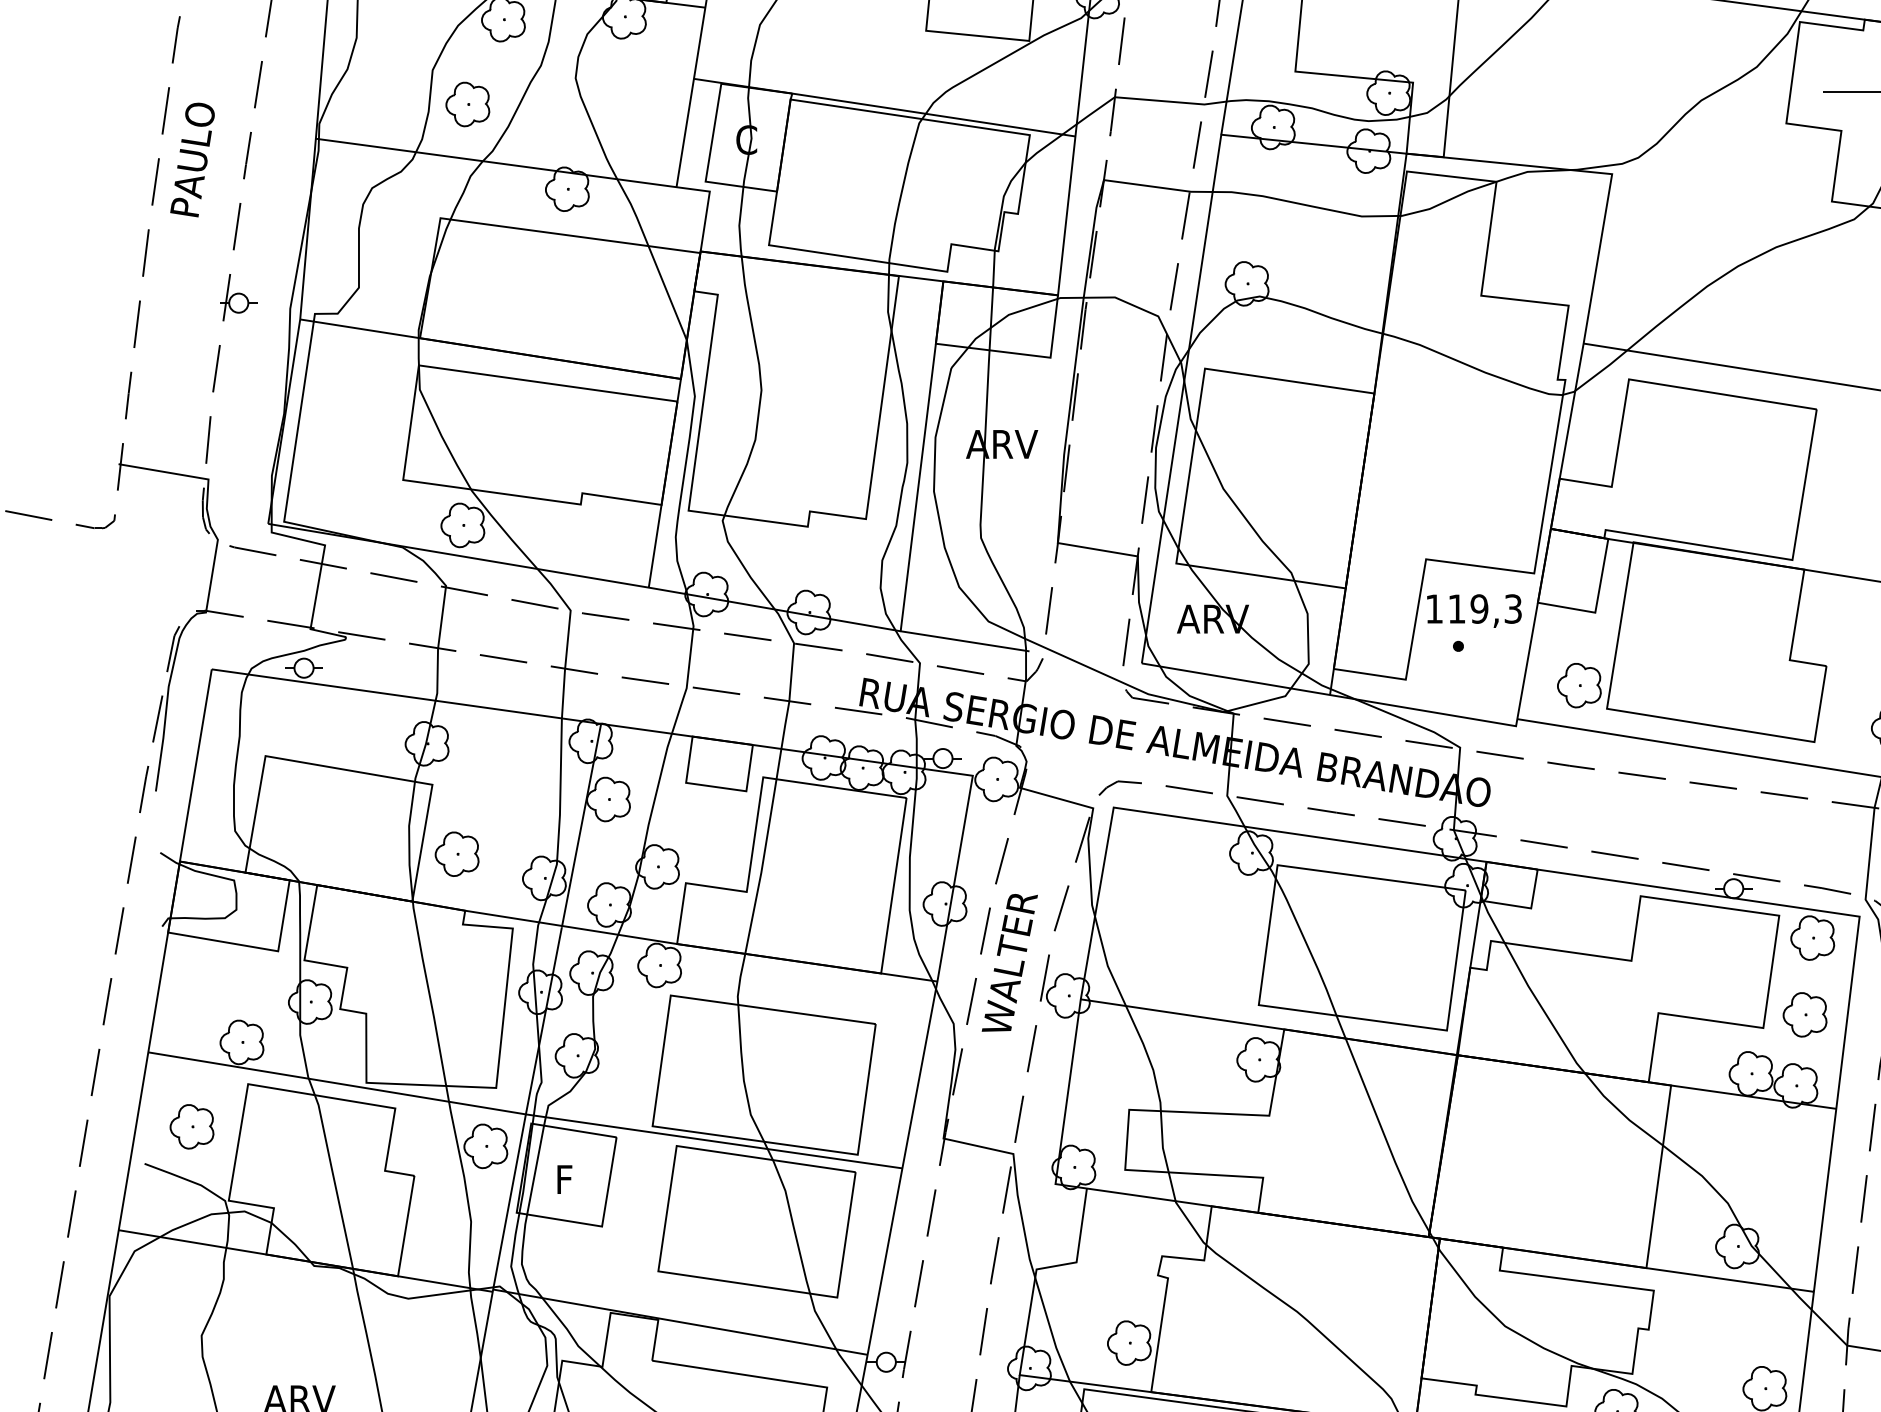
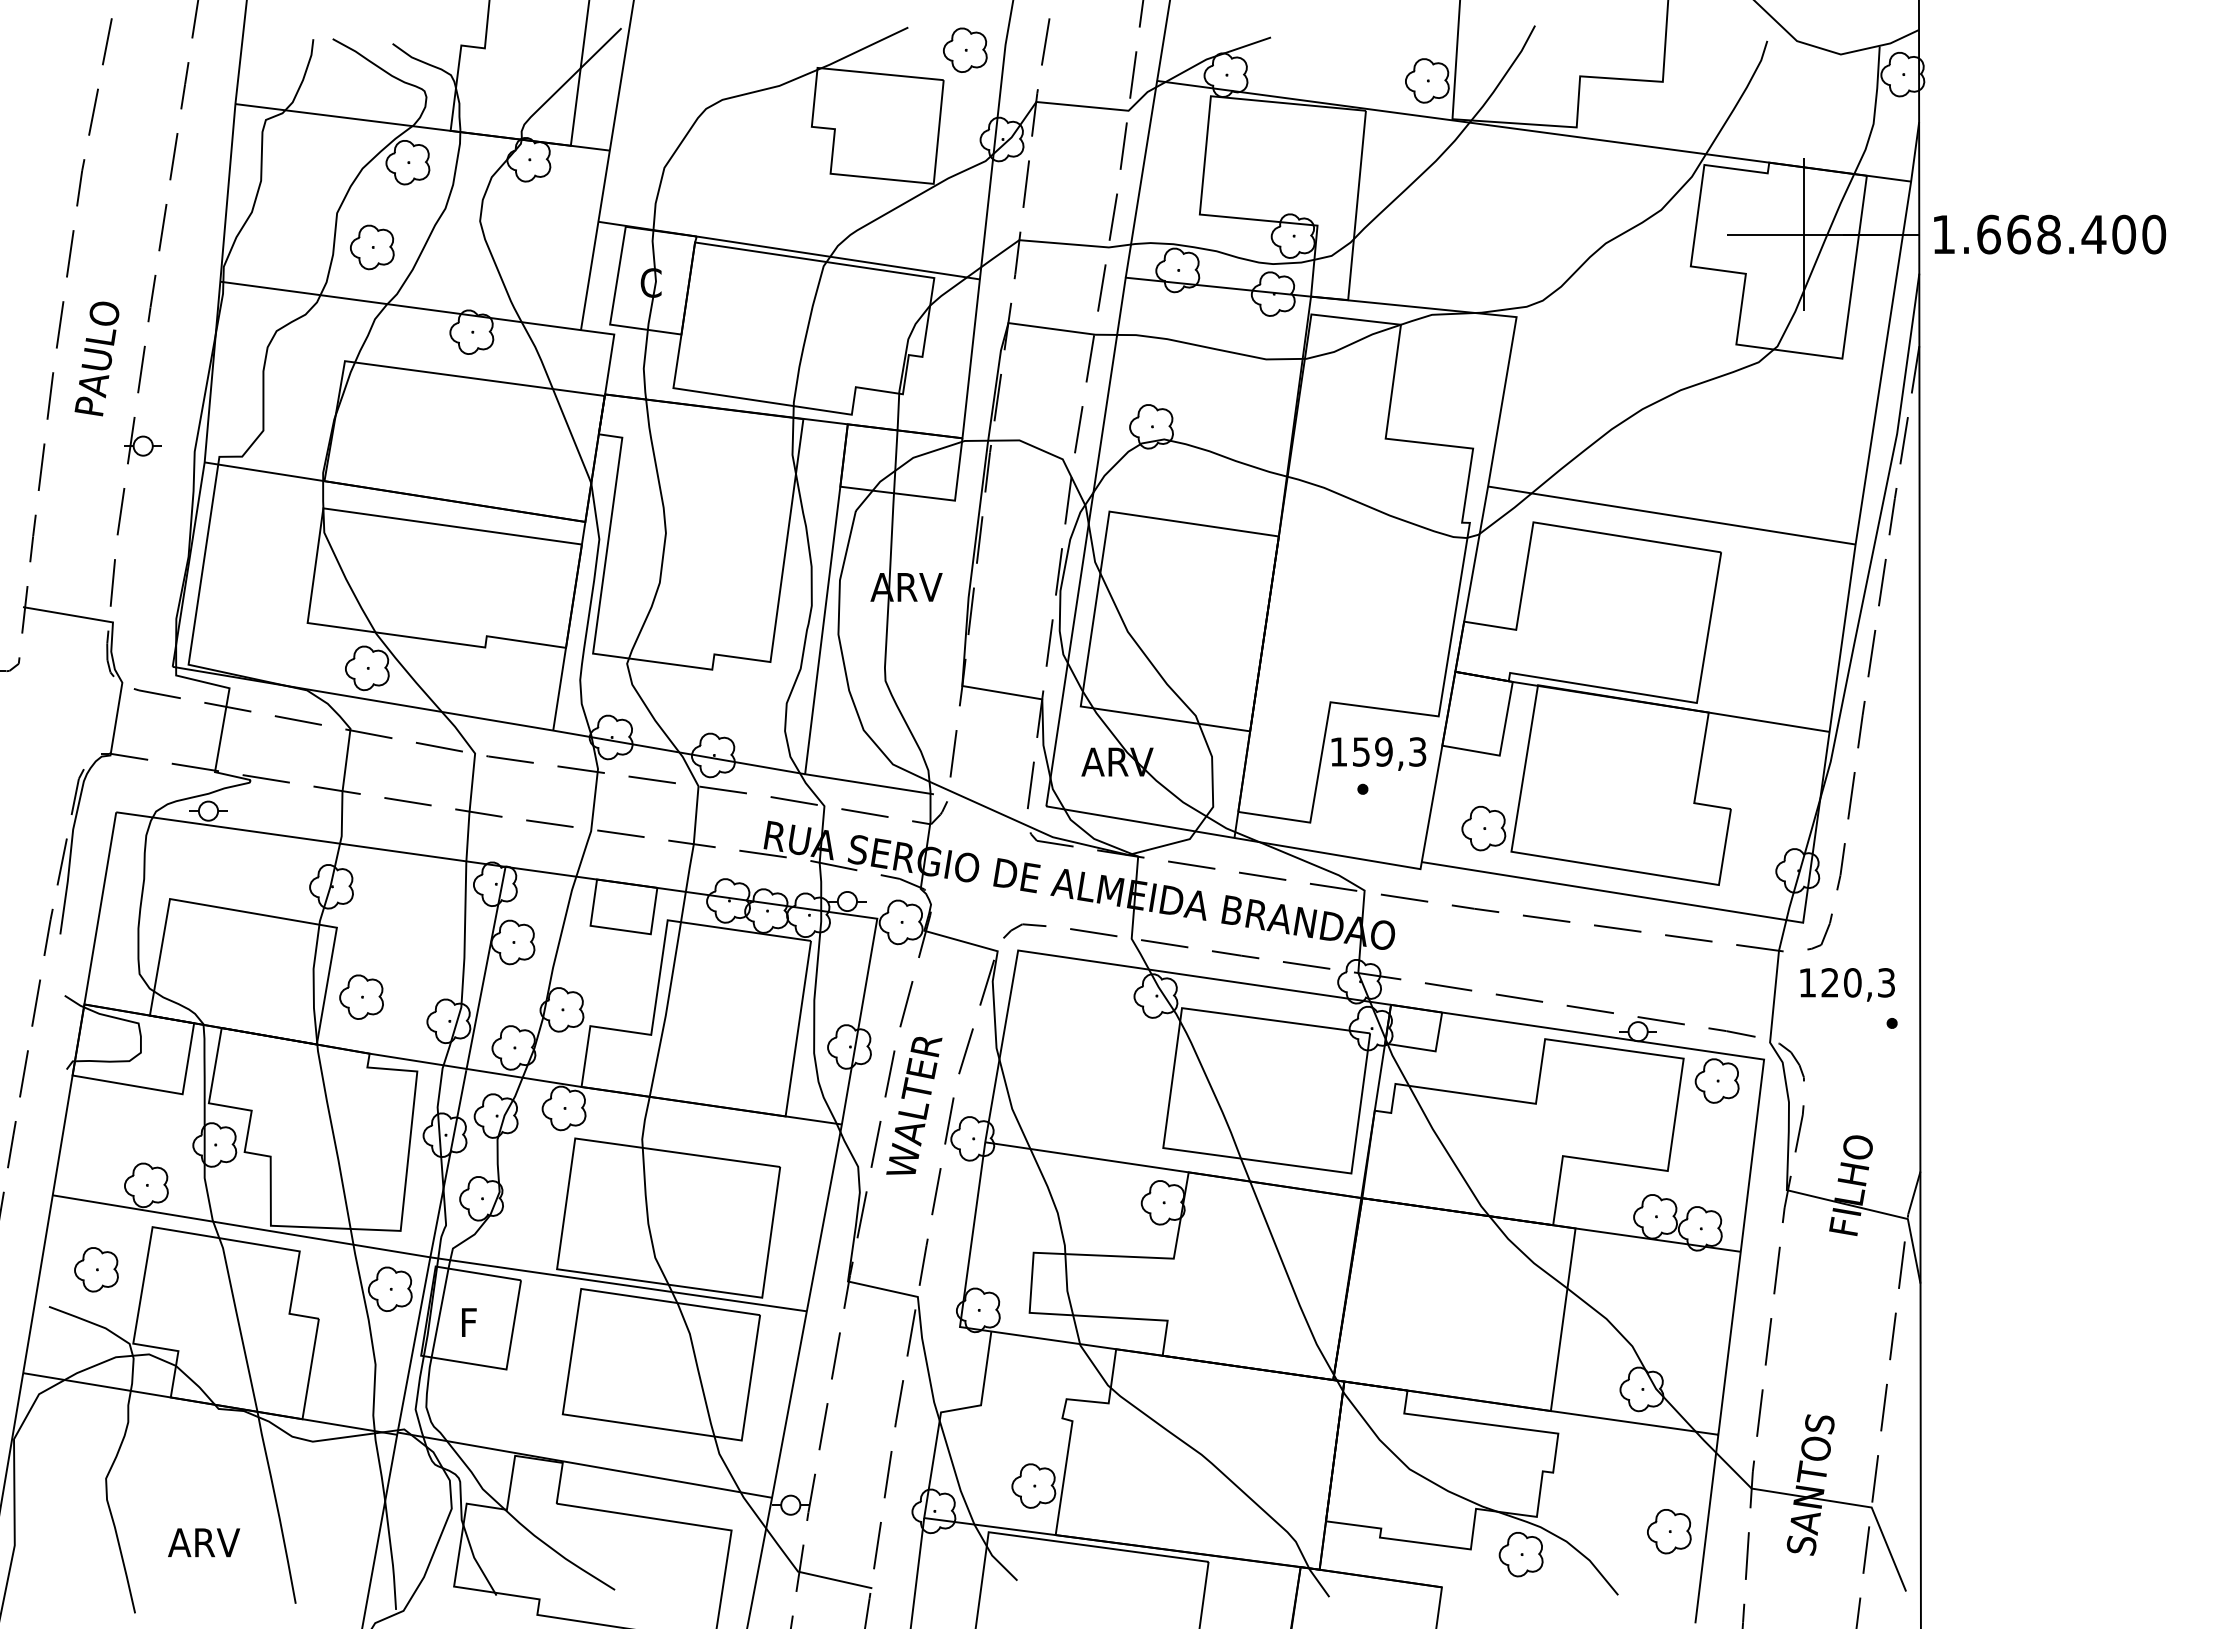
text: (192, 159) -> (96, 358), moved
text: (1457, 608) -> (1361, 751), 119,3 -> 159,3
part: (1805, 1014) -> (1709, 1157), removed

